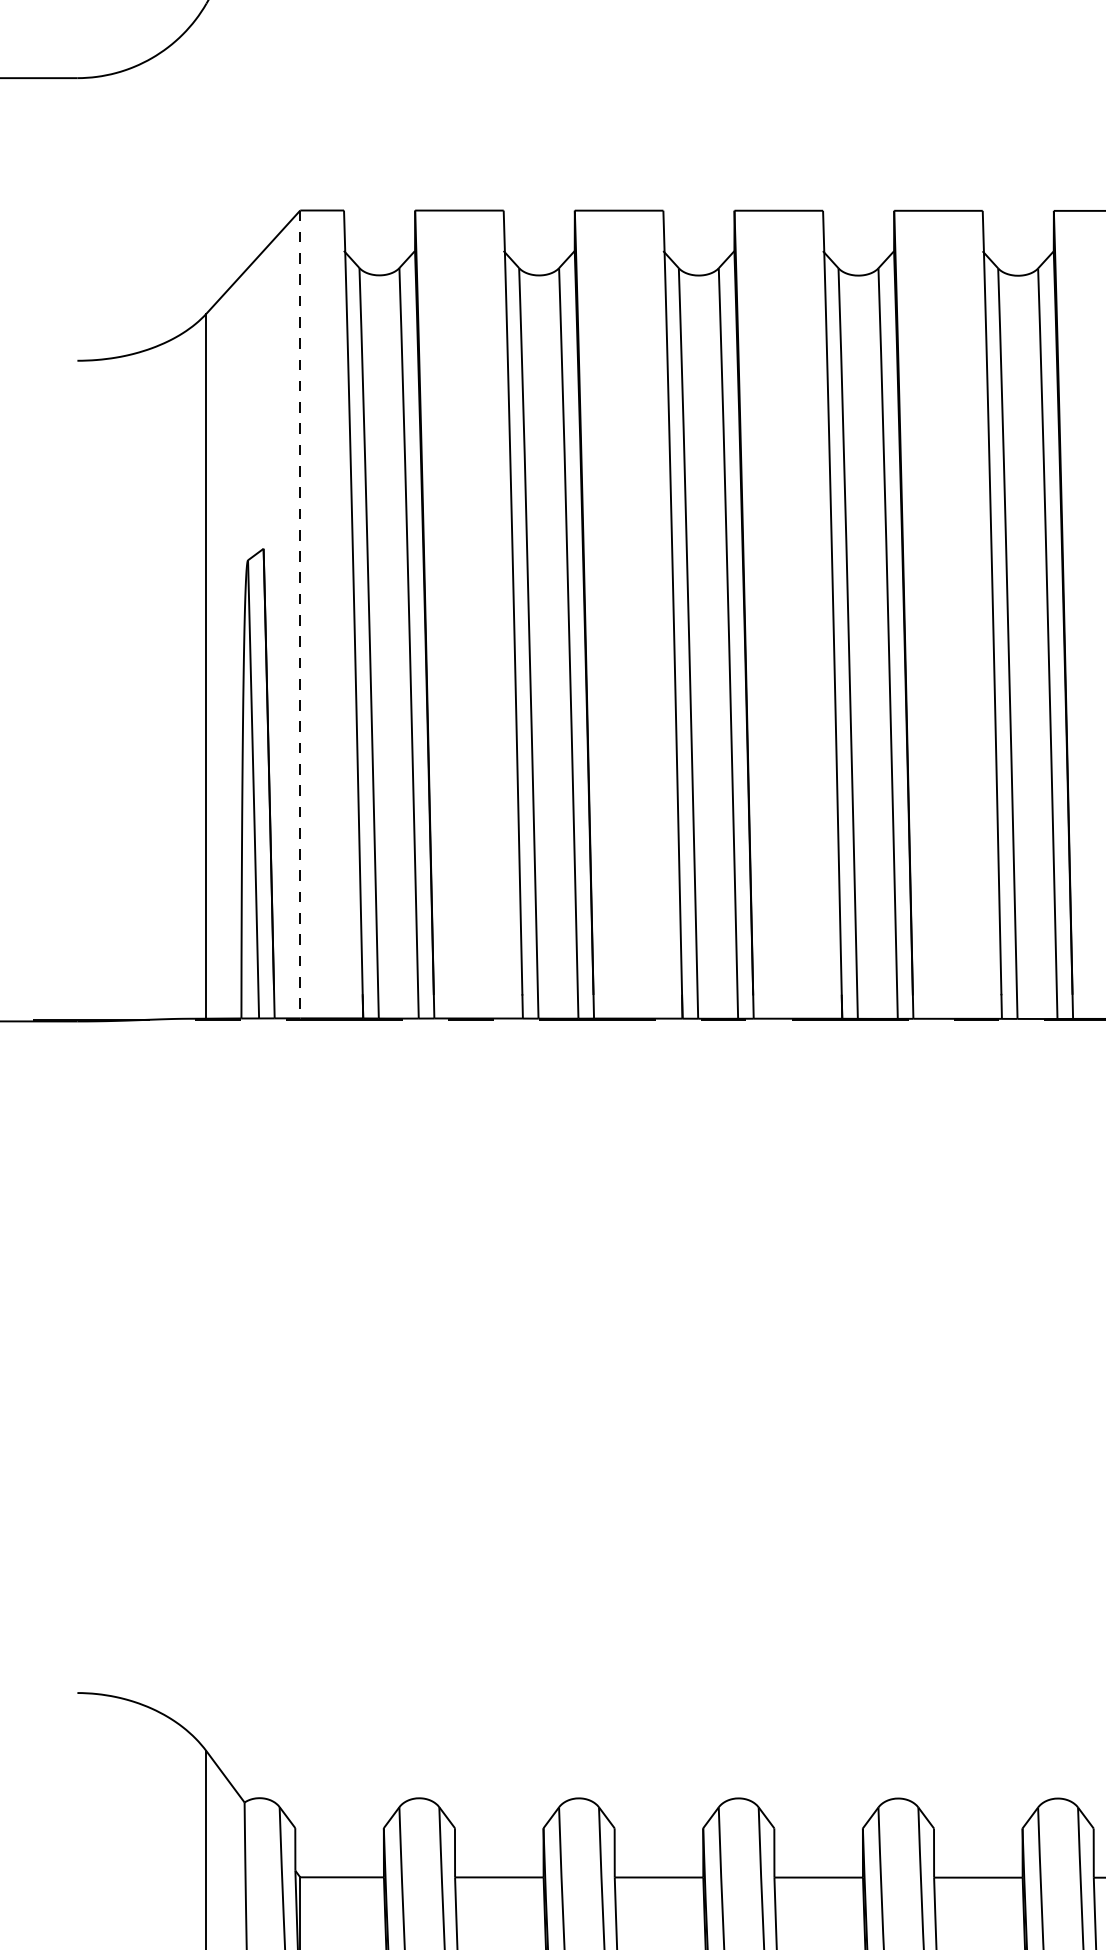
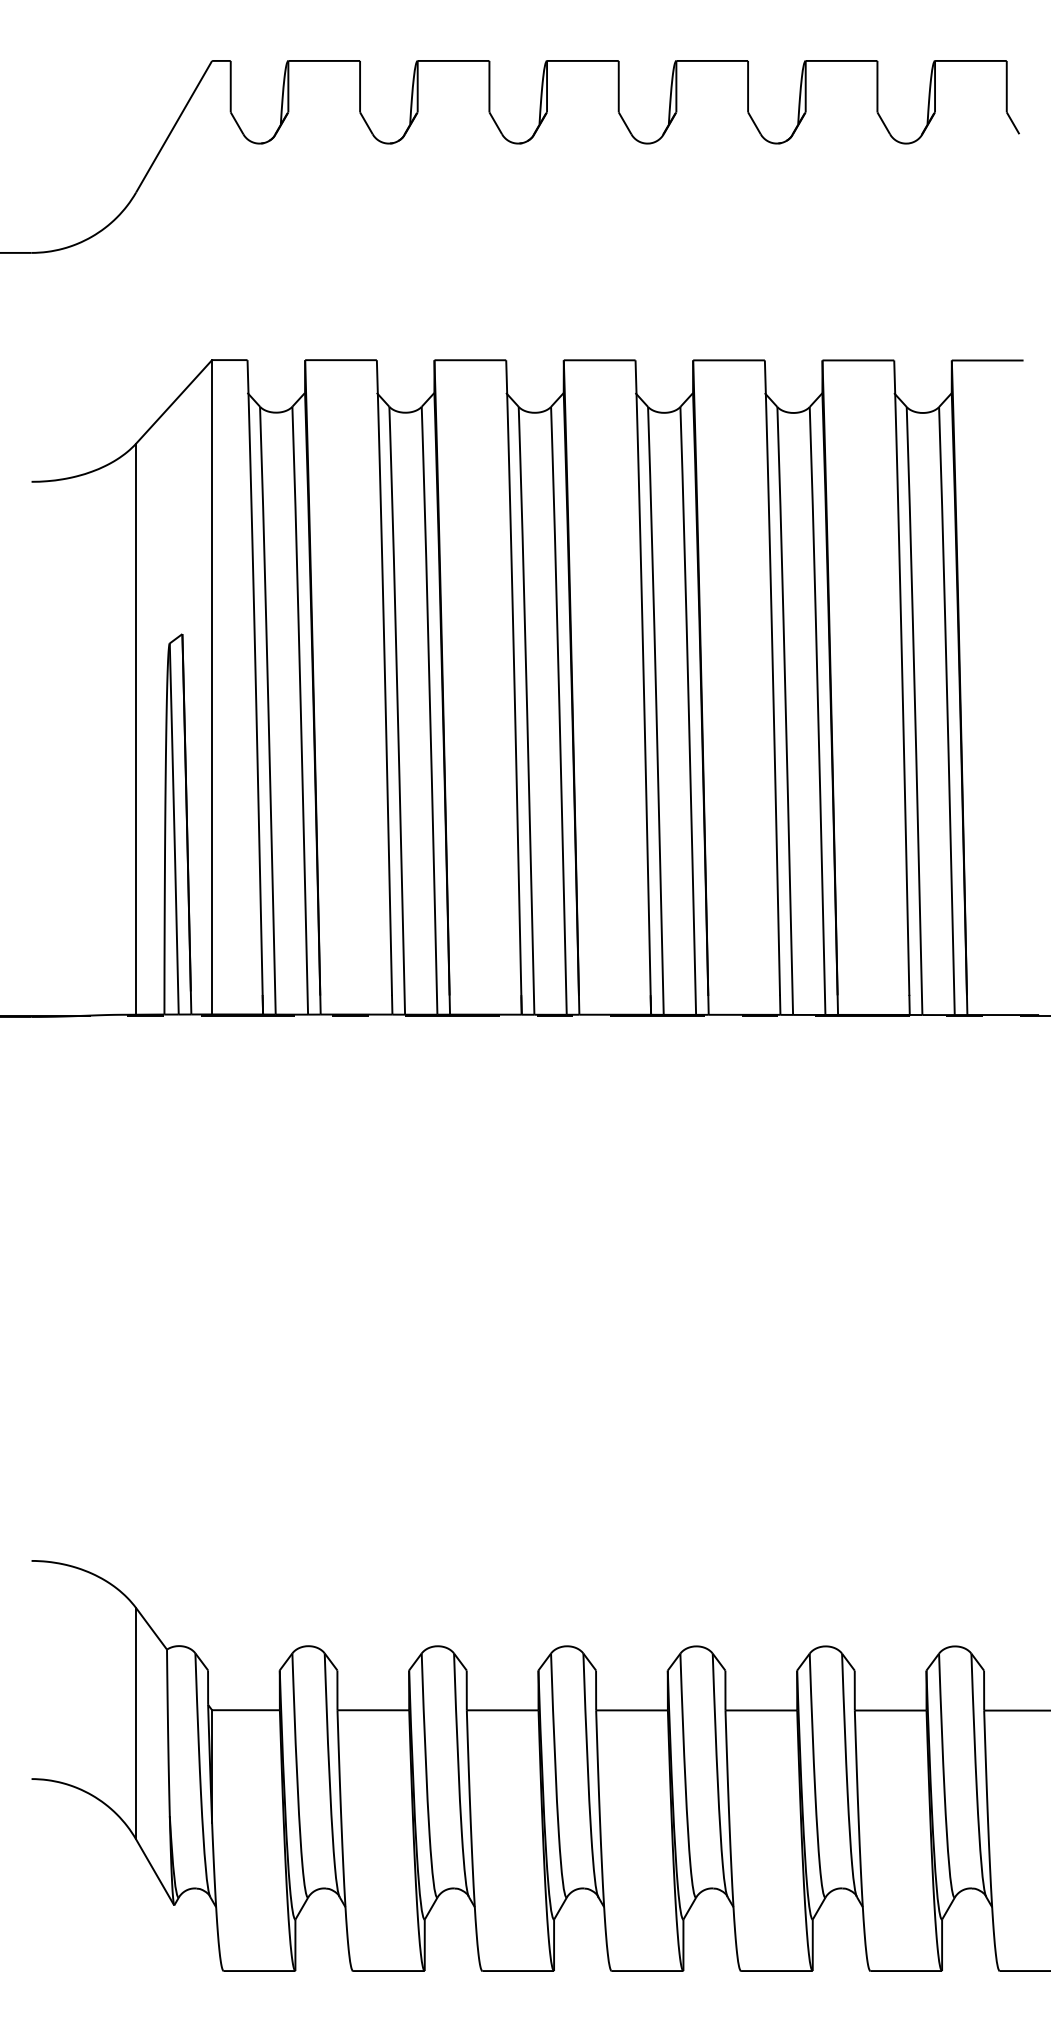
line: (300, 614) -> (212, 687), dashed -> solid

